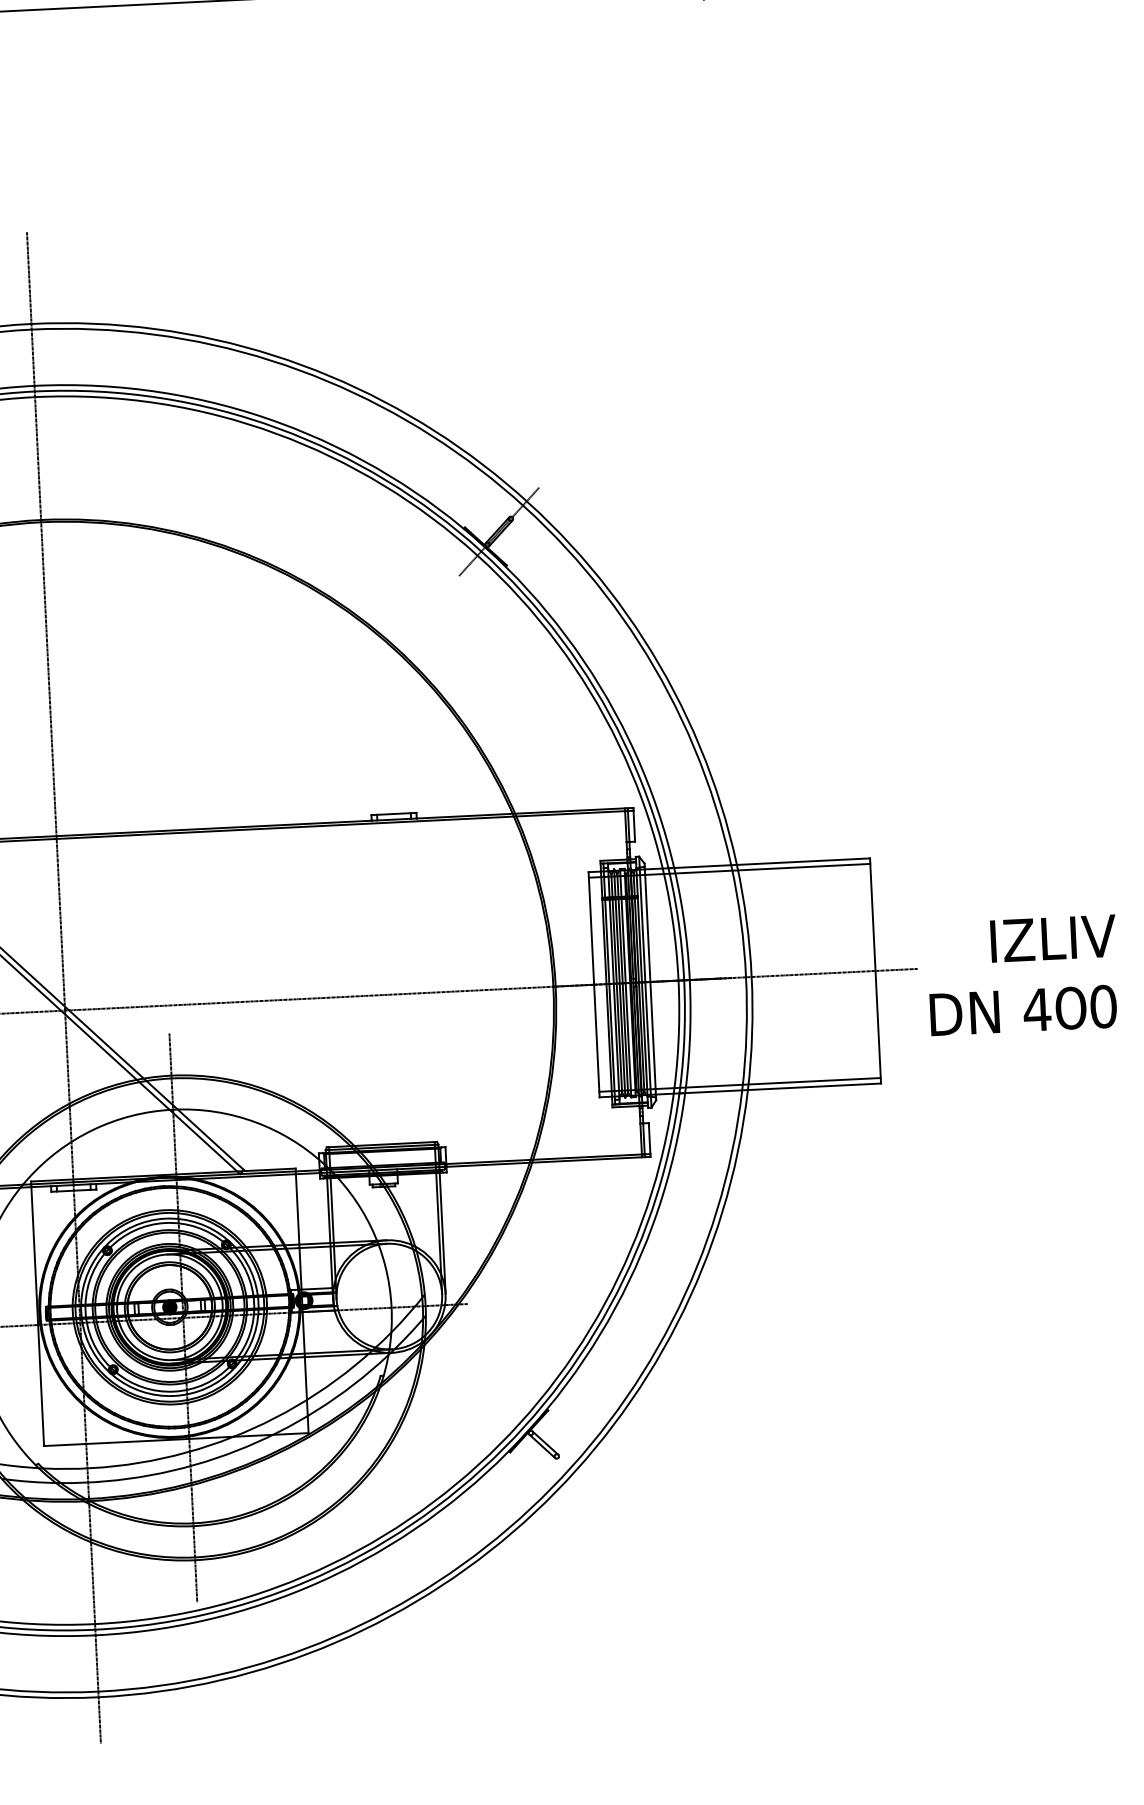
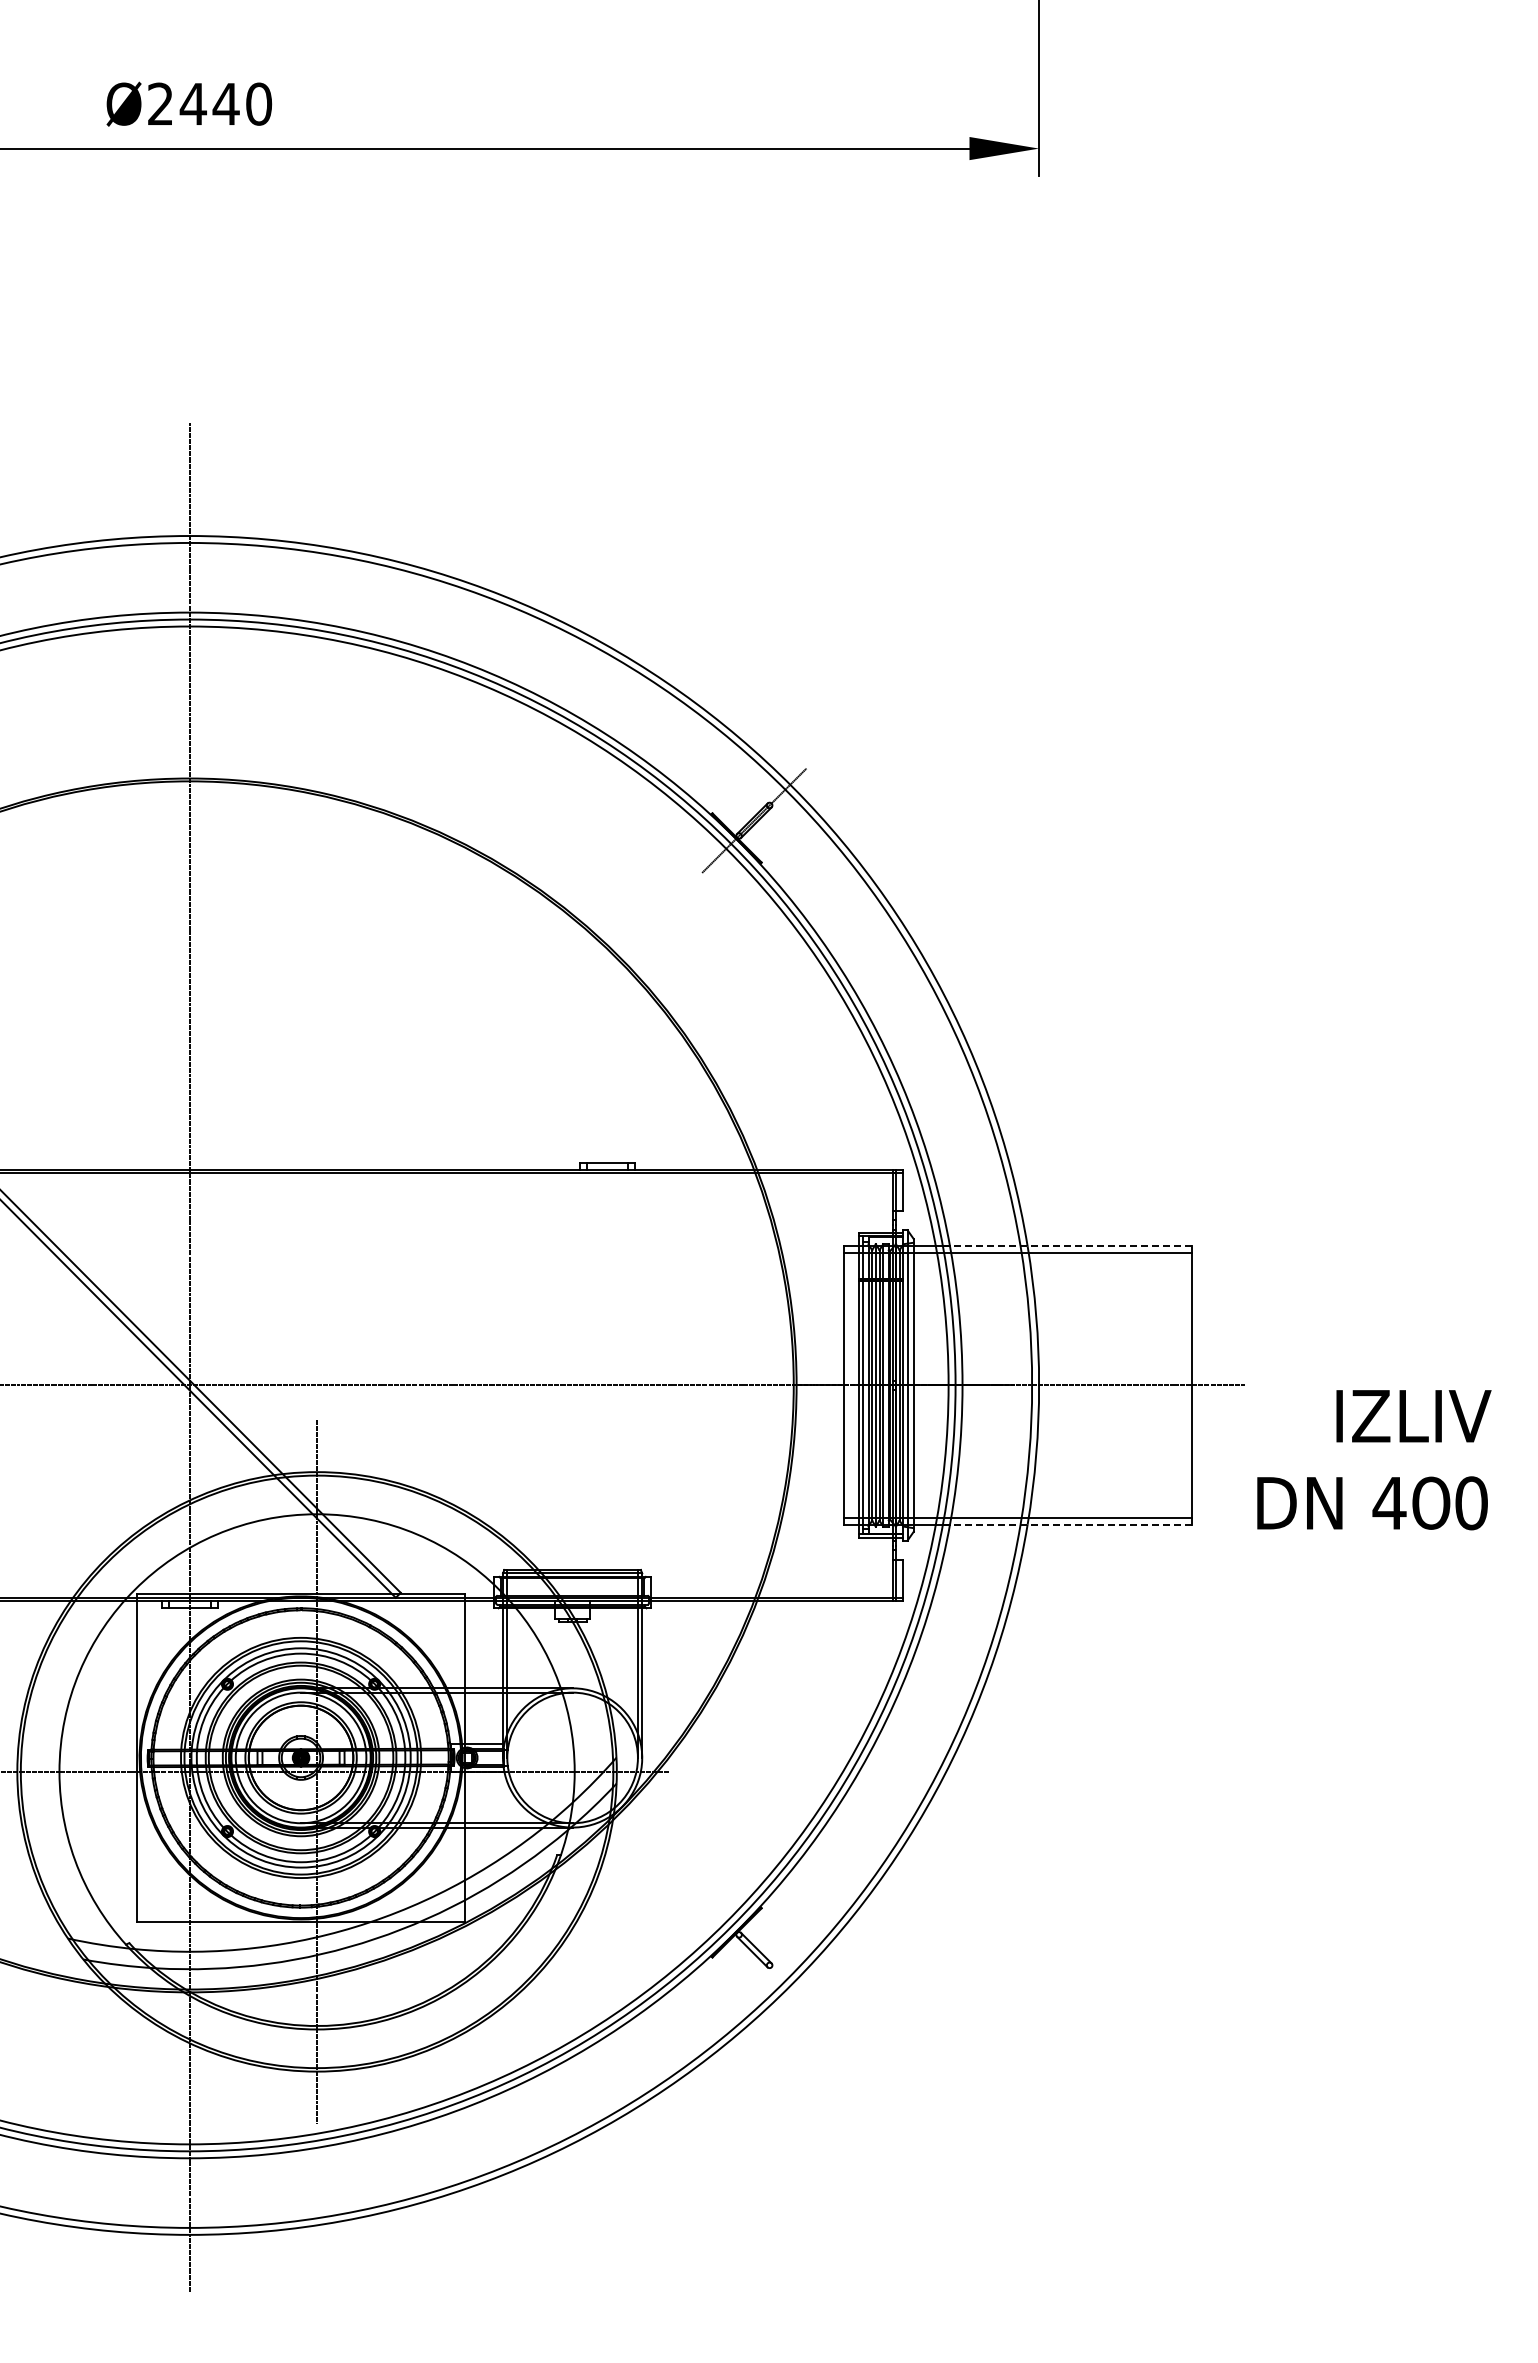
line: (771, 863) -> (1070, 1246), solid -> dashed
text: (1023, 975) -> (1374, 1460), moved
line: (782, 1088) -> (1070, 1524), solid -> dashed

